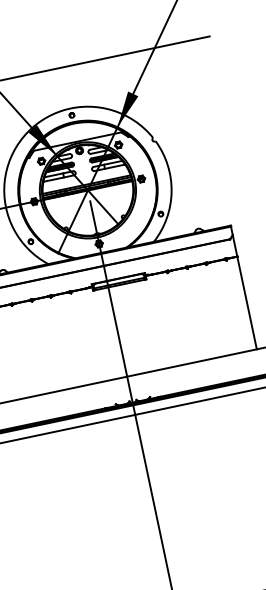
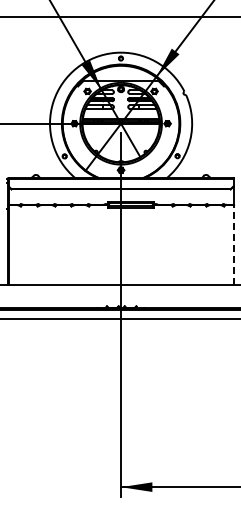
line: (246, 302) -> (233, 244), solid -> dashed

